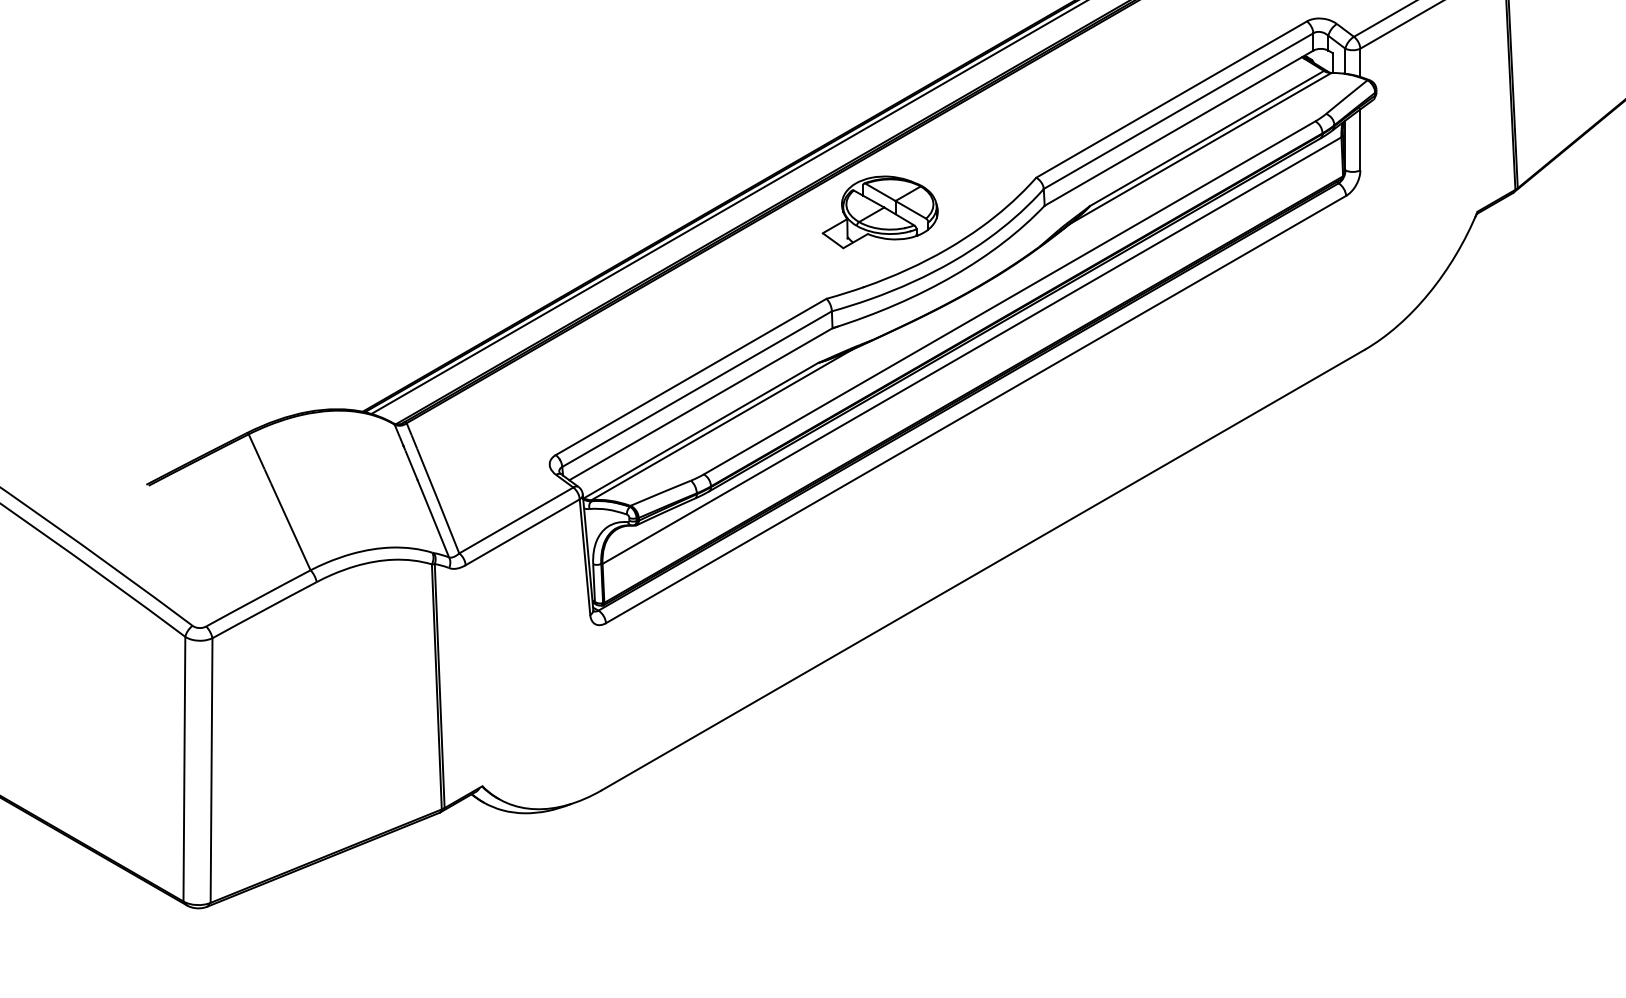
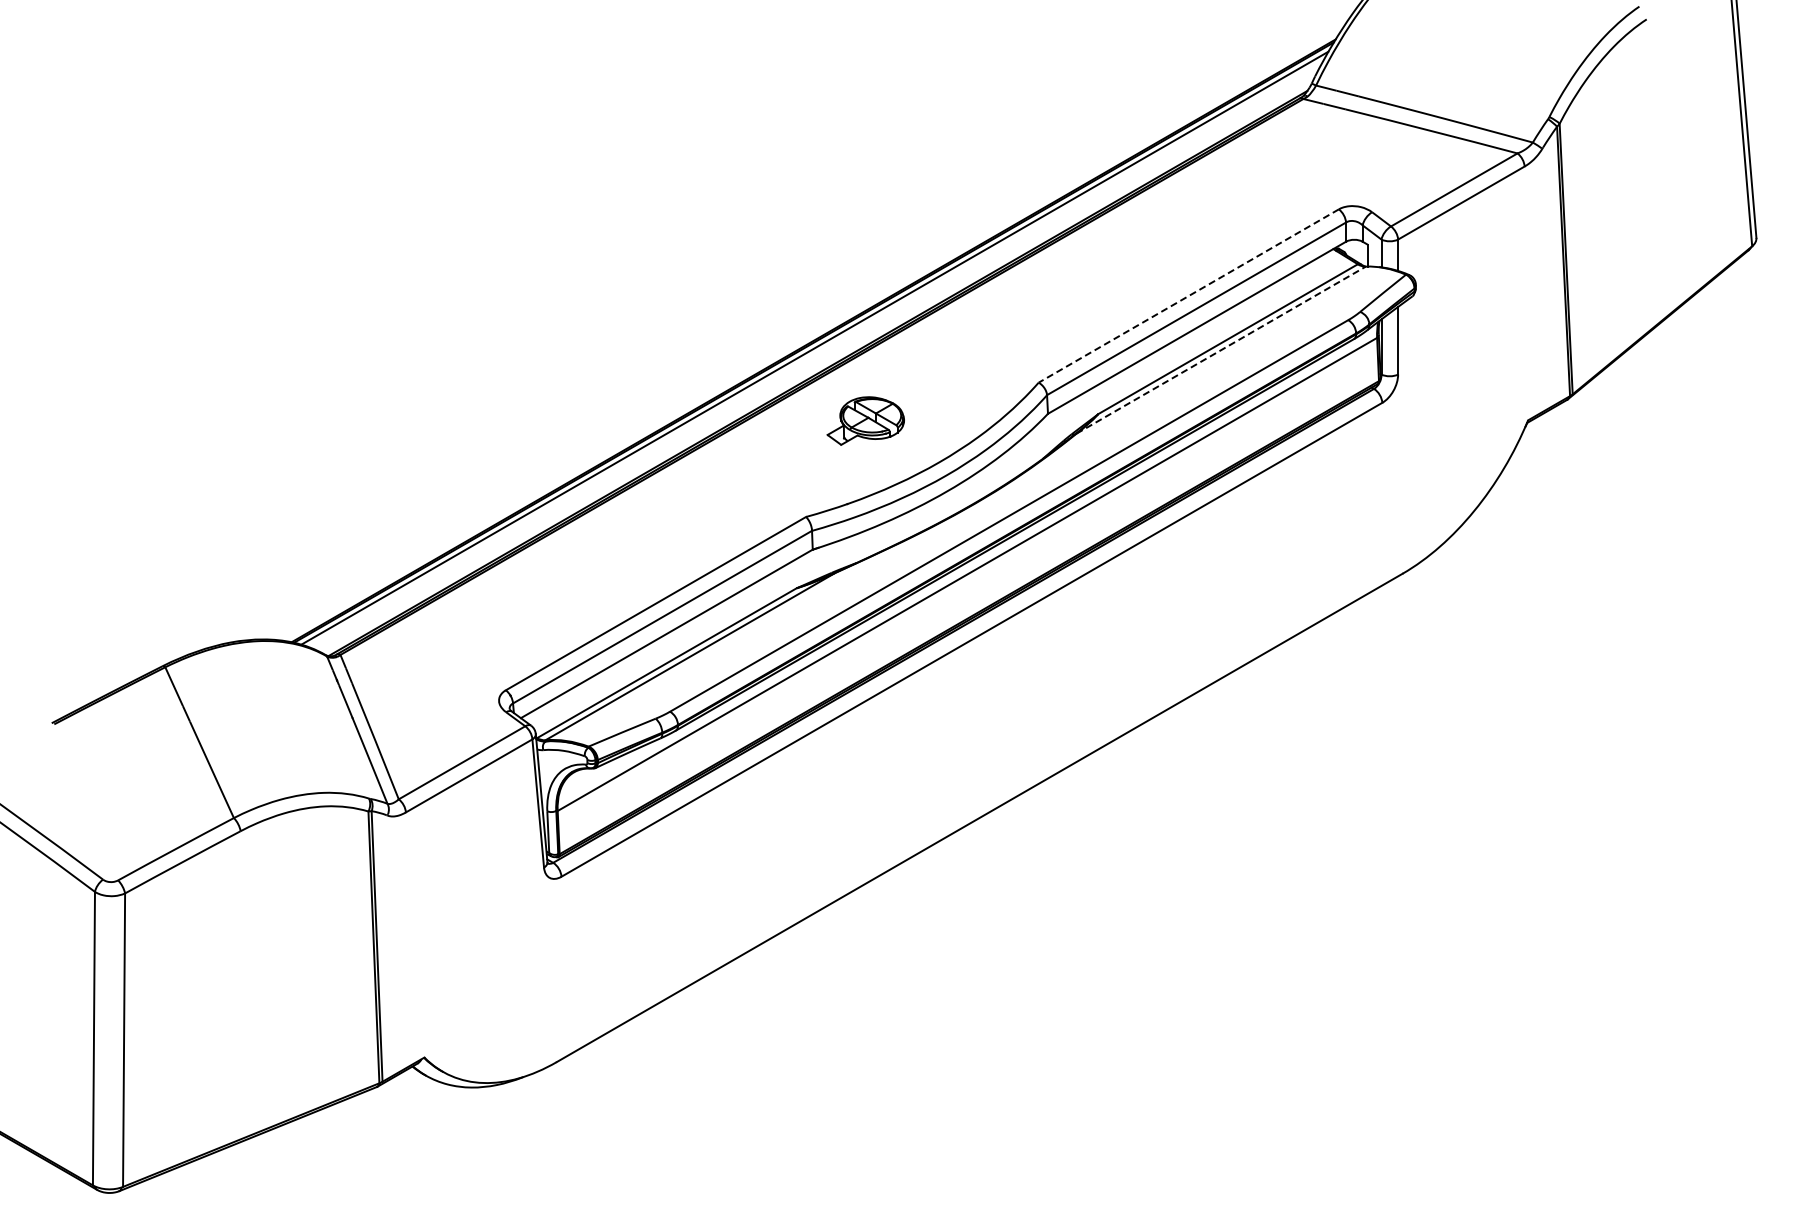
line: (1171, 100) -> (1188, 296), solid -> dashed
line: (1201, 148) -> (1221, 350), solid -> dashed
part: (880, 211) -> (865, 420), size x0.6

